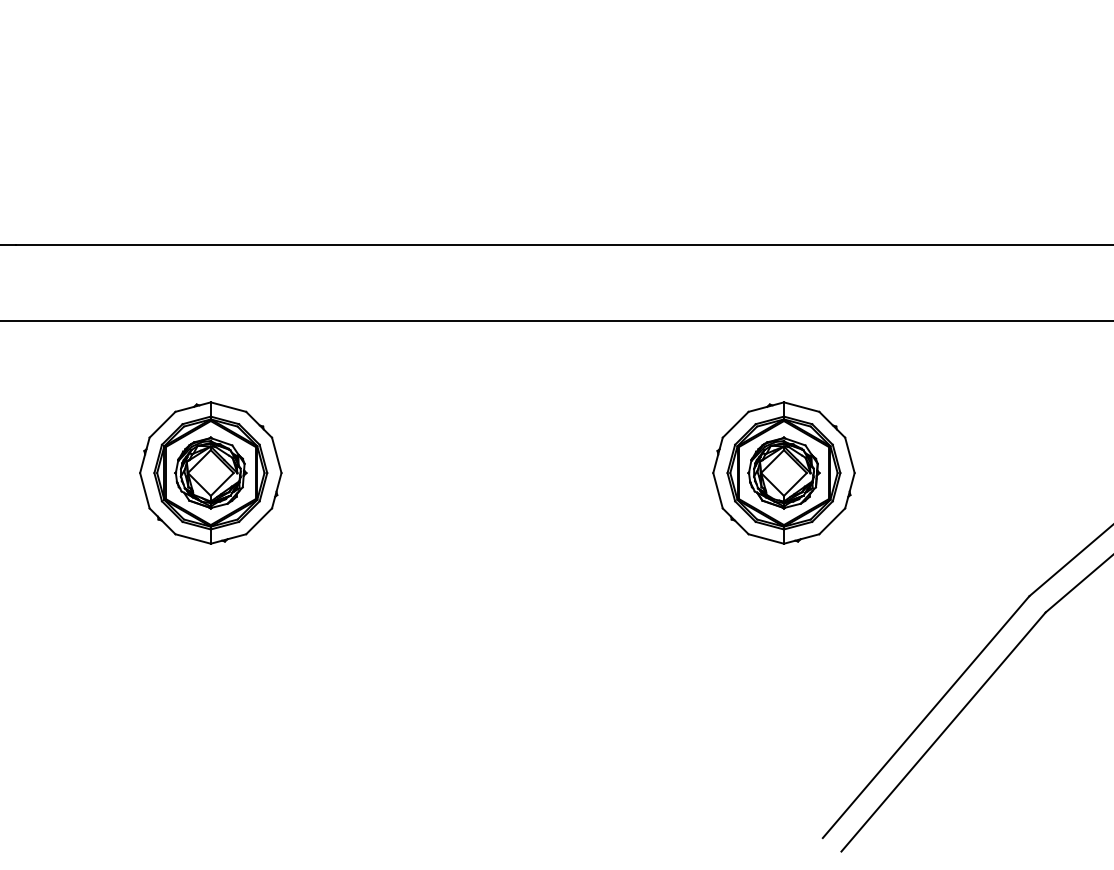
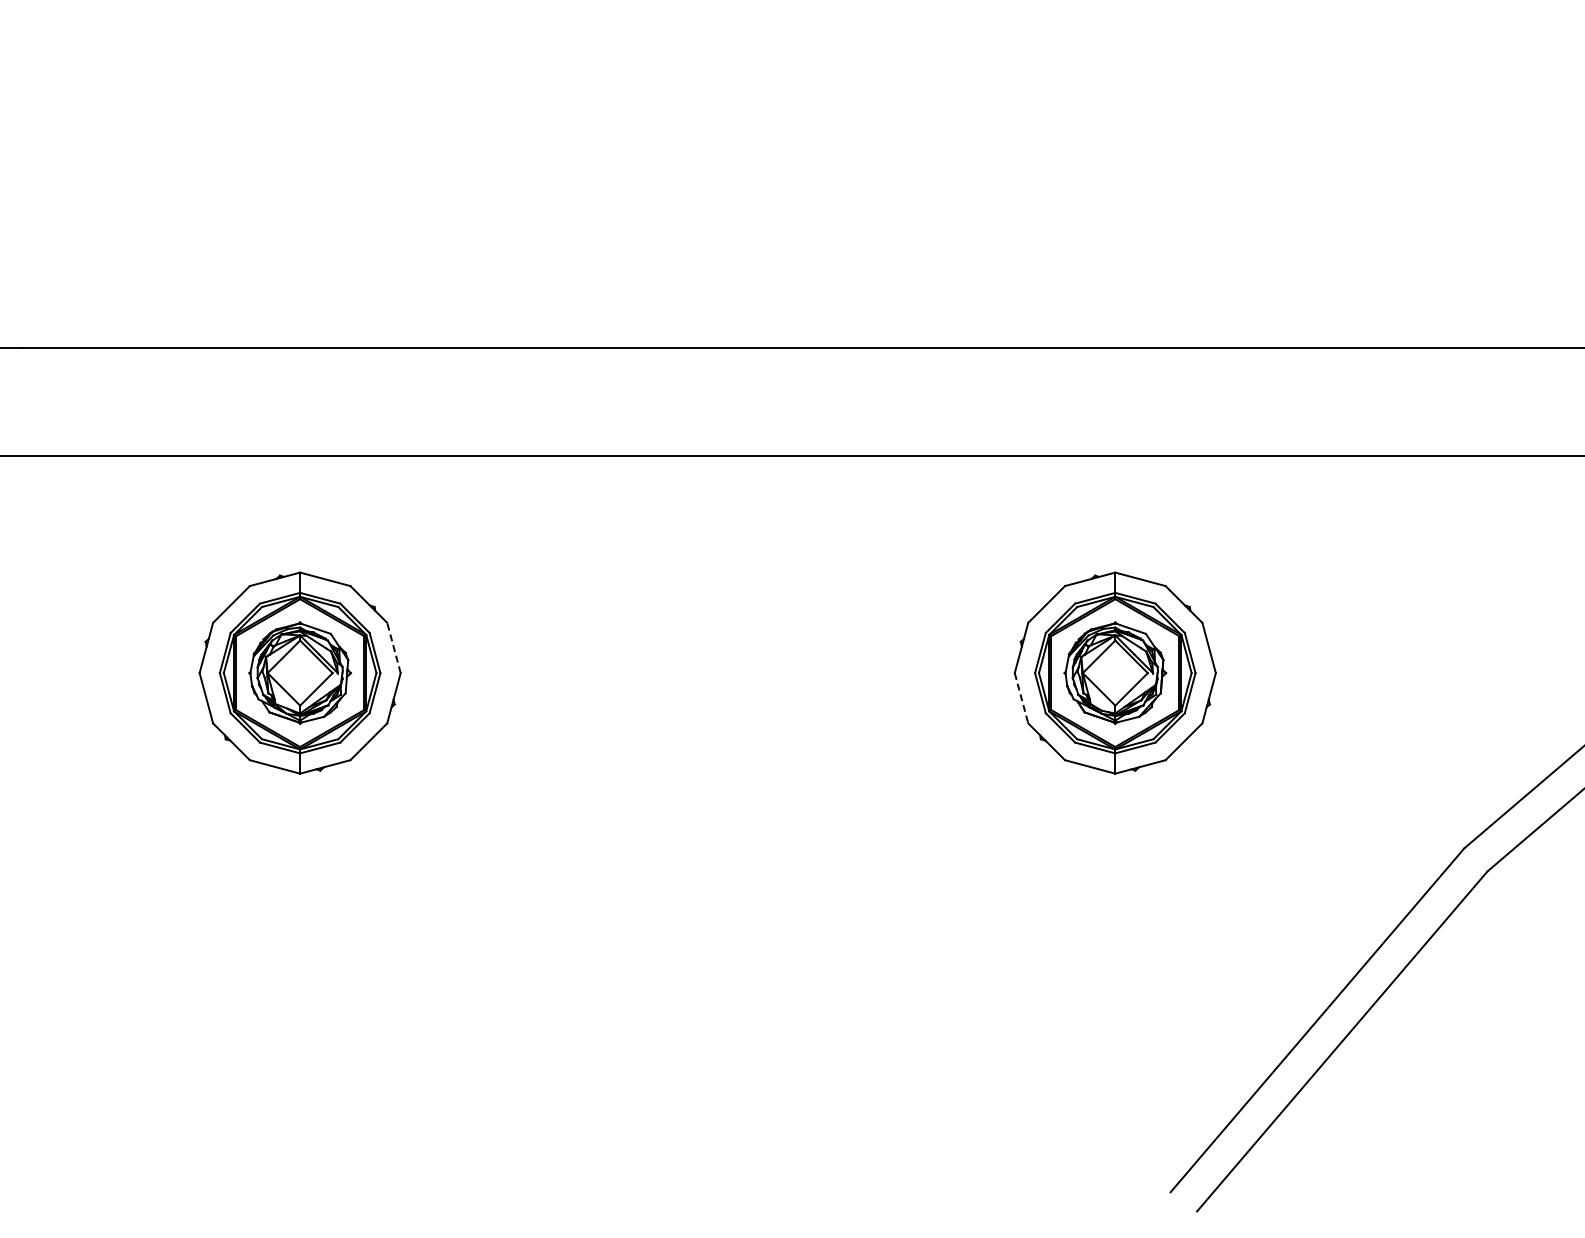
line: (276, 455) -> (393, 647), solid -> dashed
line: (718, 490) -> (1021, 698), solid -> dashed

